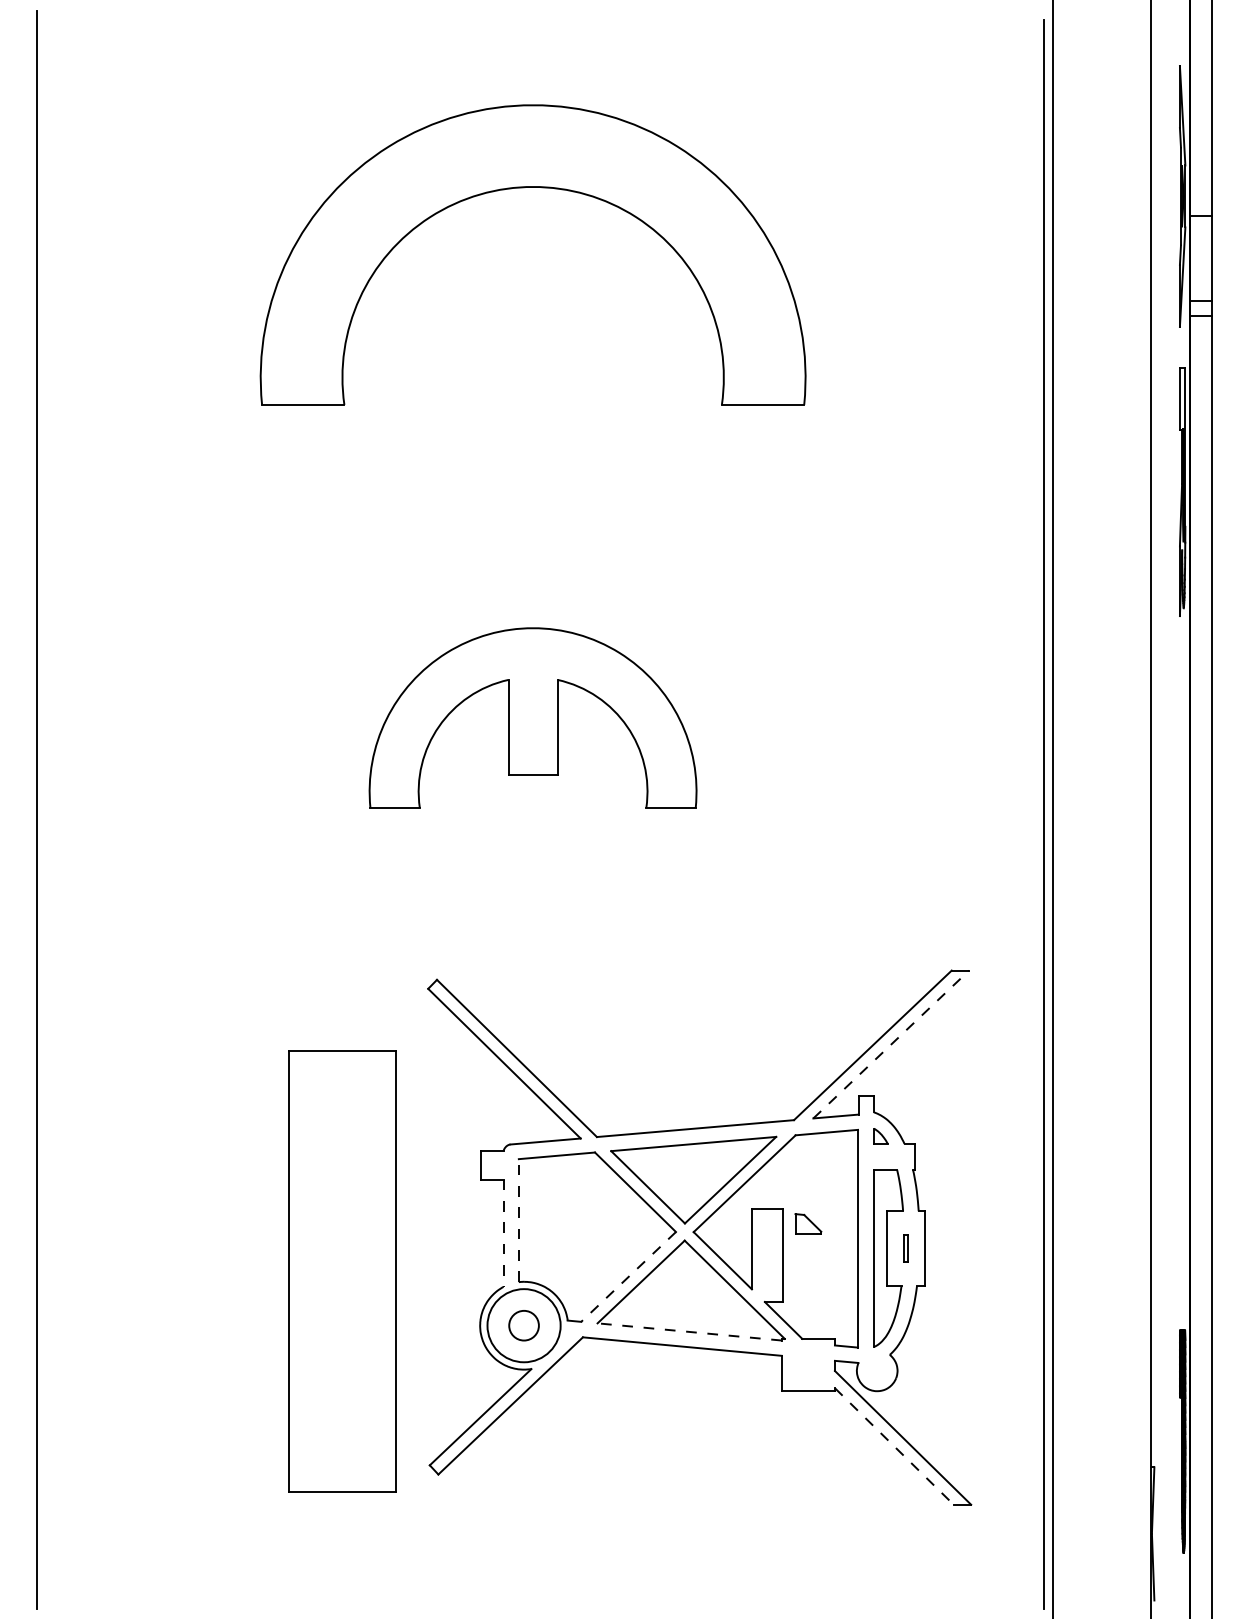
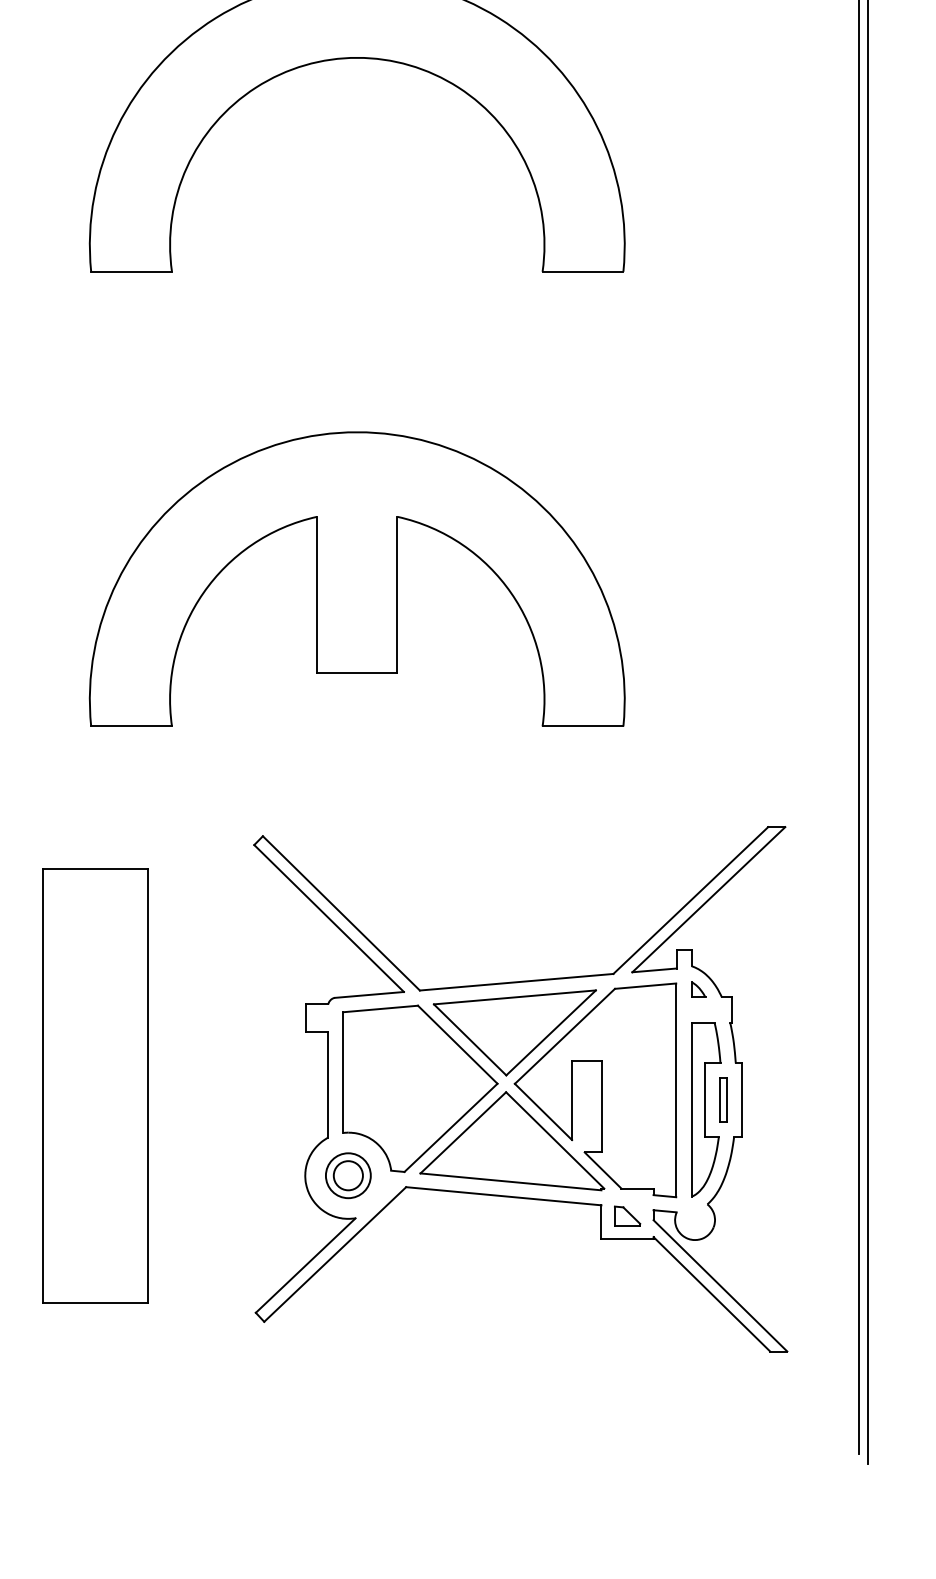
part: (532, 717) -> (356, 578), size x1.67
line: (891, 1044) -> (709, 899), dashed -> solid
line: (518, 1220) -> (342, 1072), dashed -> solid
part: (808, 1223) -> (627, 1215), moved
line: (503, 1233) -> (328, 1085), dashed -> solid
part: (905, 1248) -> (722, 1099), size x1.67
part: (342, 1271) -> (95, 1086), moved
line: (628, 1277) -> (450, 1128), dashed -> solid
circle: (523, 1325) -> (347, 1175), size x0.62
line: (689, 1331) -> (510, 1181), dashed -> solid
line: (894, 1446) -> (712, 1294), dashed -> solid

